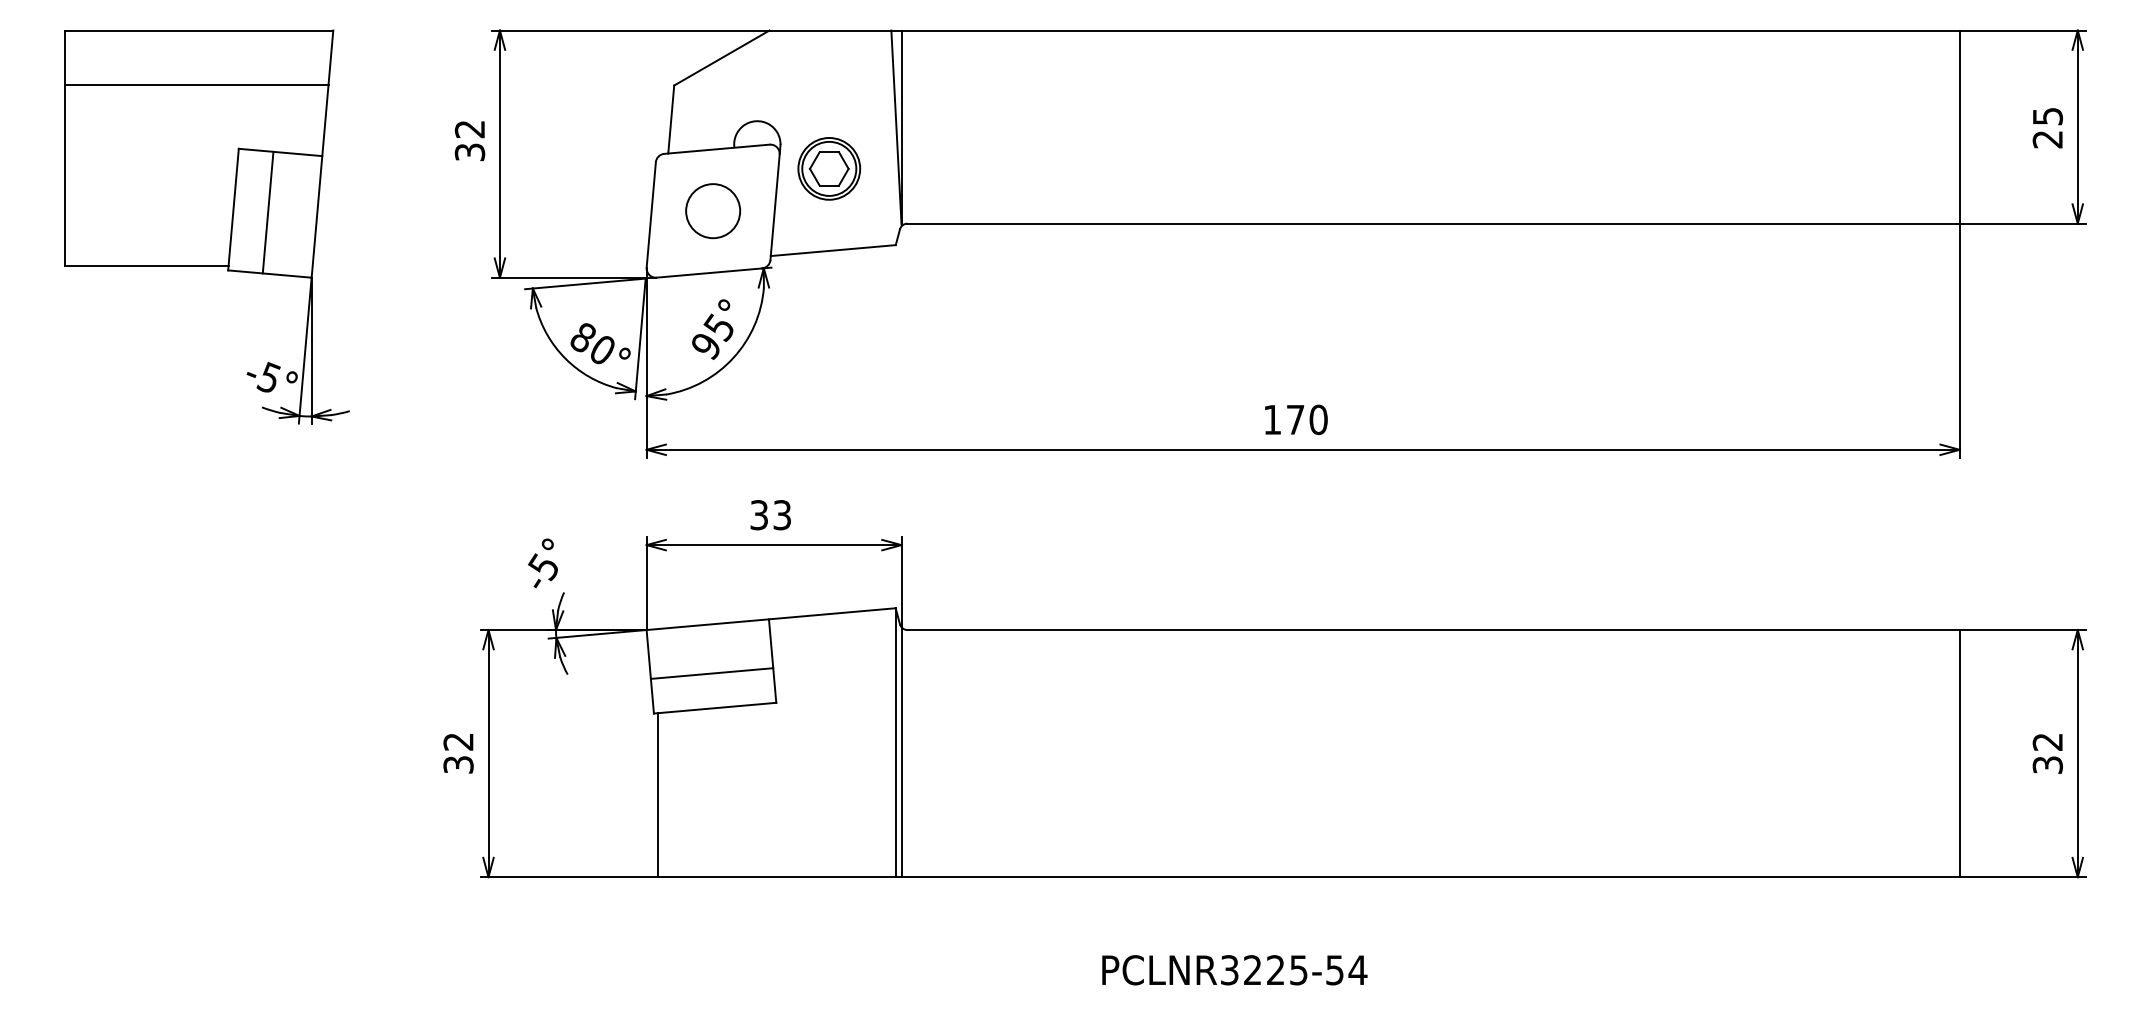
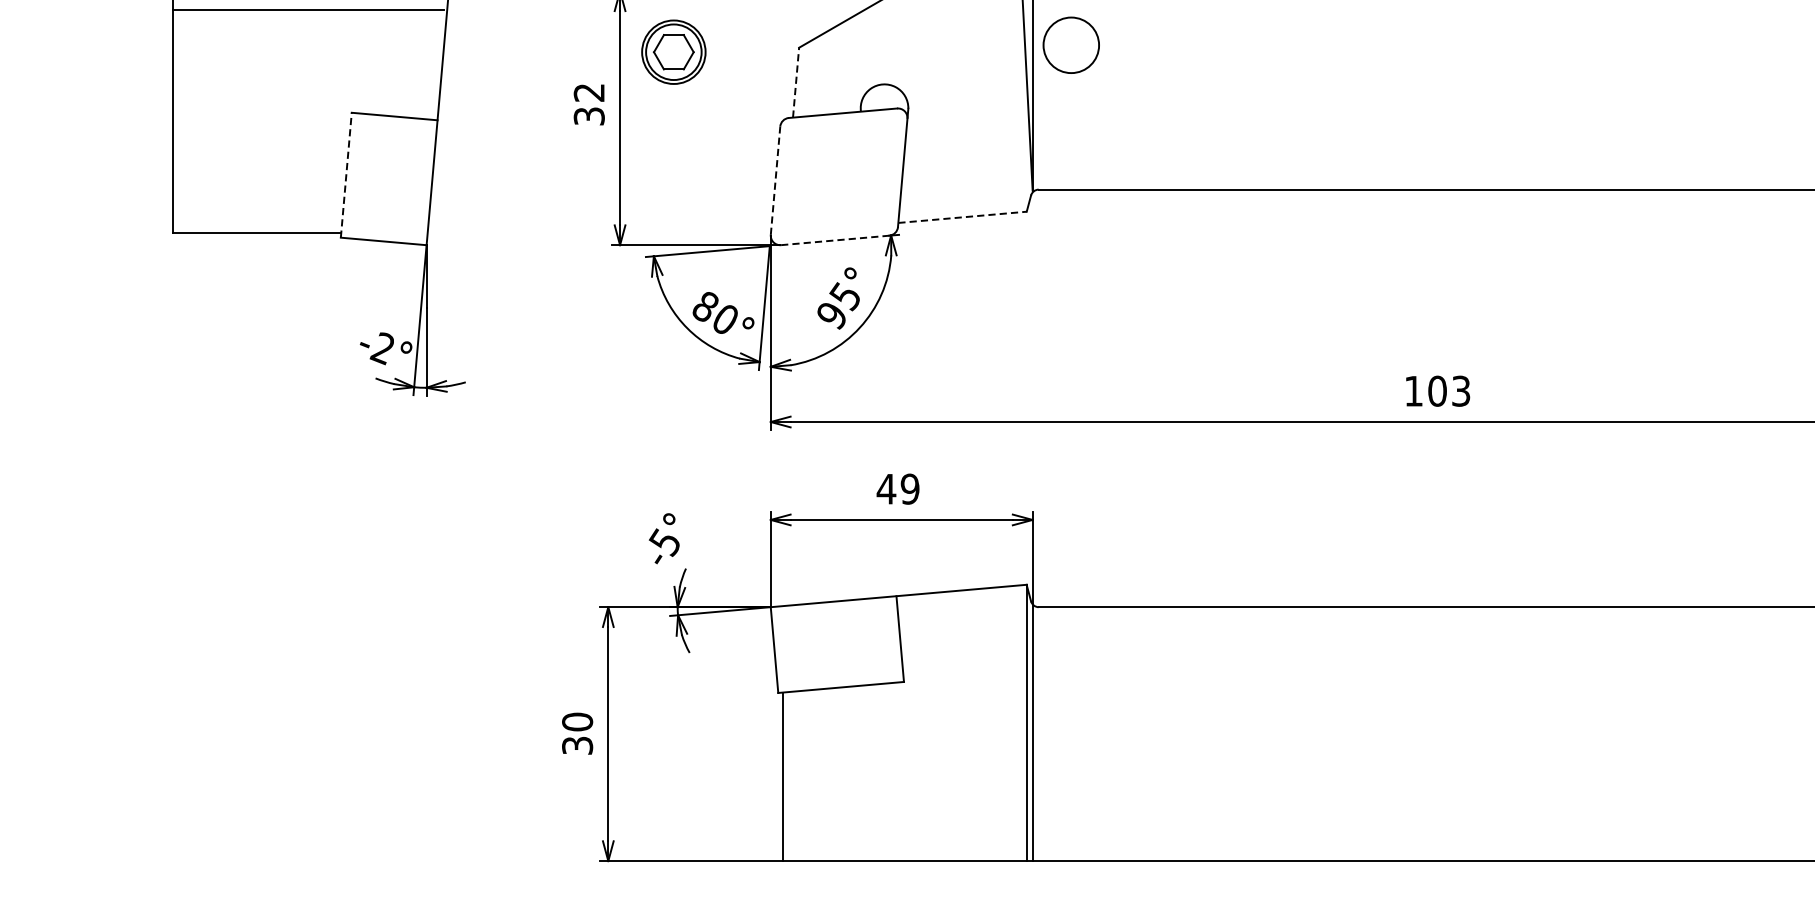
line: (196, 84) -> (308, 9), moved
line: (671, 119) -> (796, 82), solid -> dashed
part: (829, 168) -> (674, 51), moved
line: (233, 209) -> (346, 175), solid -> dashed
circle: (713, 211) -> (1071, 45), moved
line: (267, 212) -> (381, 178), removed
line: (651, 214) -> (775, 180), solid -> dashed
line: (833, 250) -> (962, 217), solid -> dashed
line: (709, 273) -> (835, 240), solid -> dashed
text: (268, 378) -> (382, 348), -5° -> -2°
text: (1306, 419) -> (1448, 390), 170 -> 103
text: (770, 515) -> (898, 489), 33 -> 49
line: (711, 673) -> (837, 651), removed
text: (458, 741) -> (577, 721), 32 -> 30

